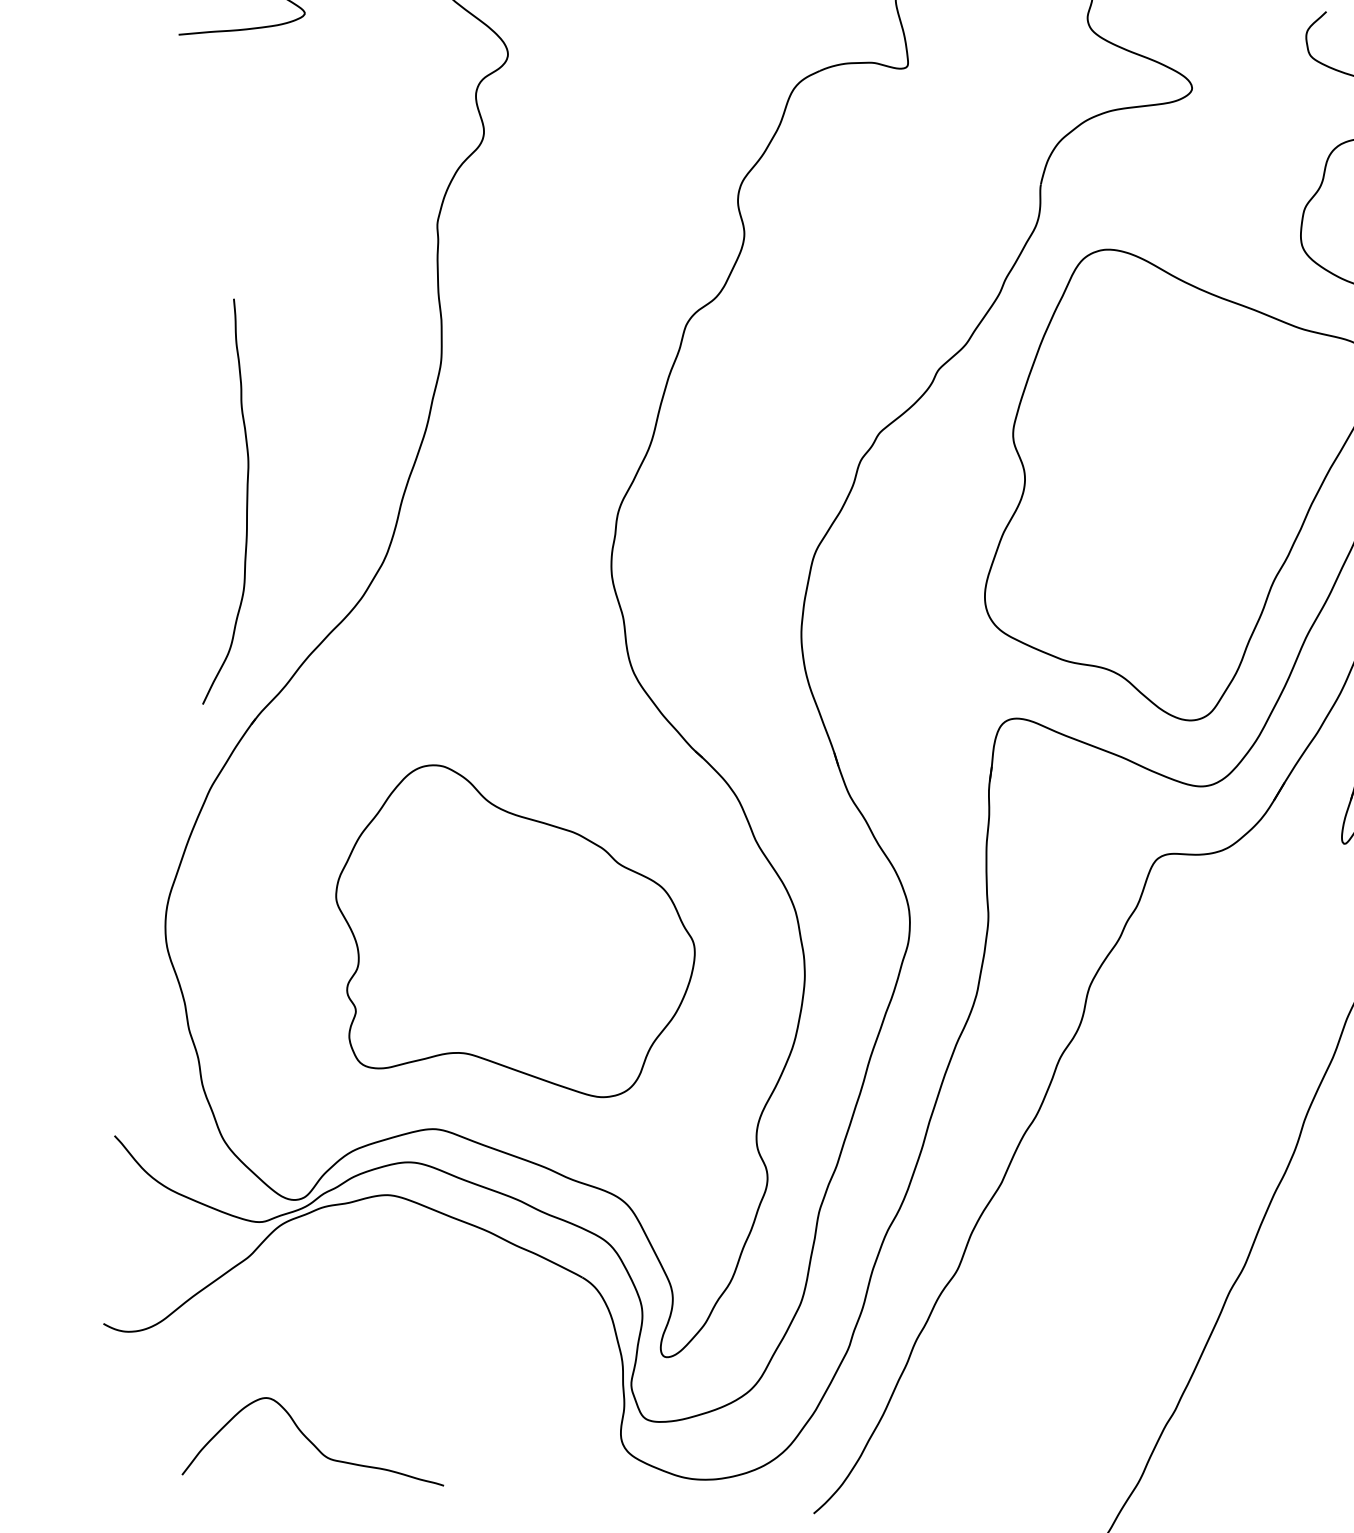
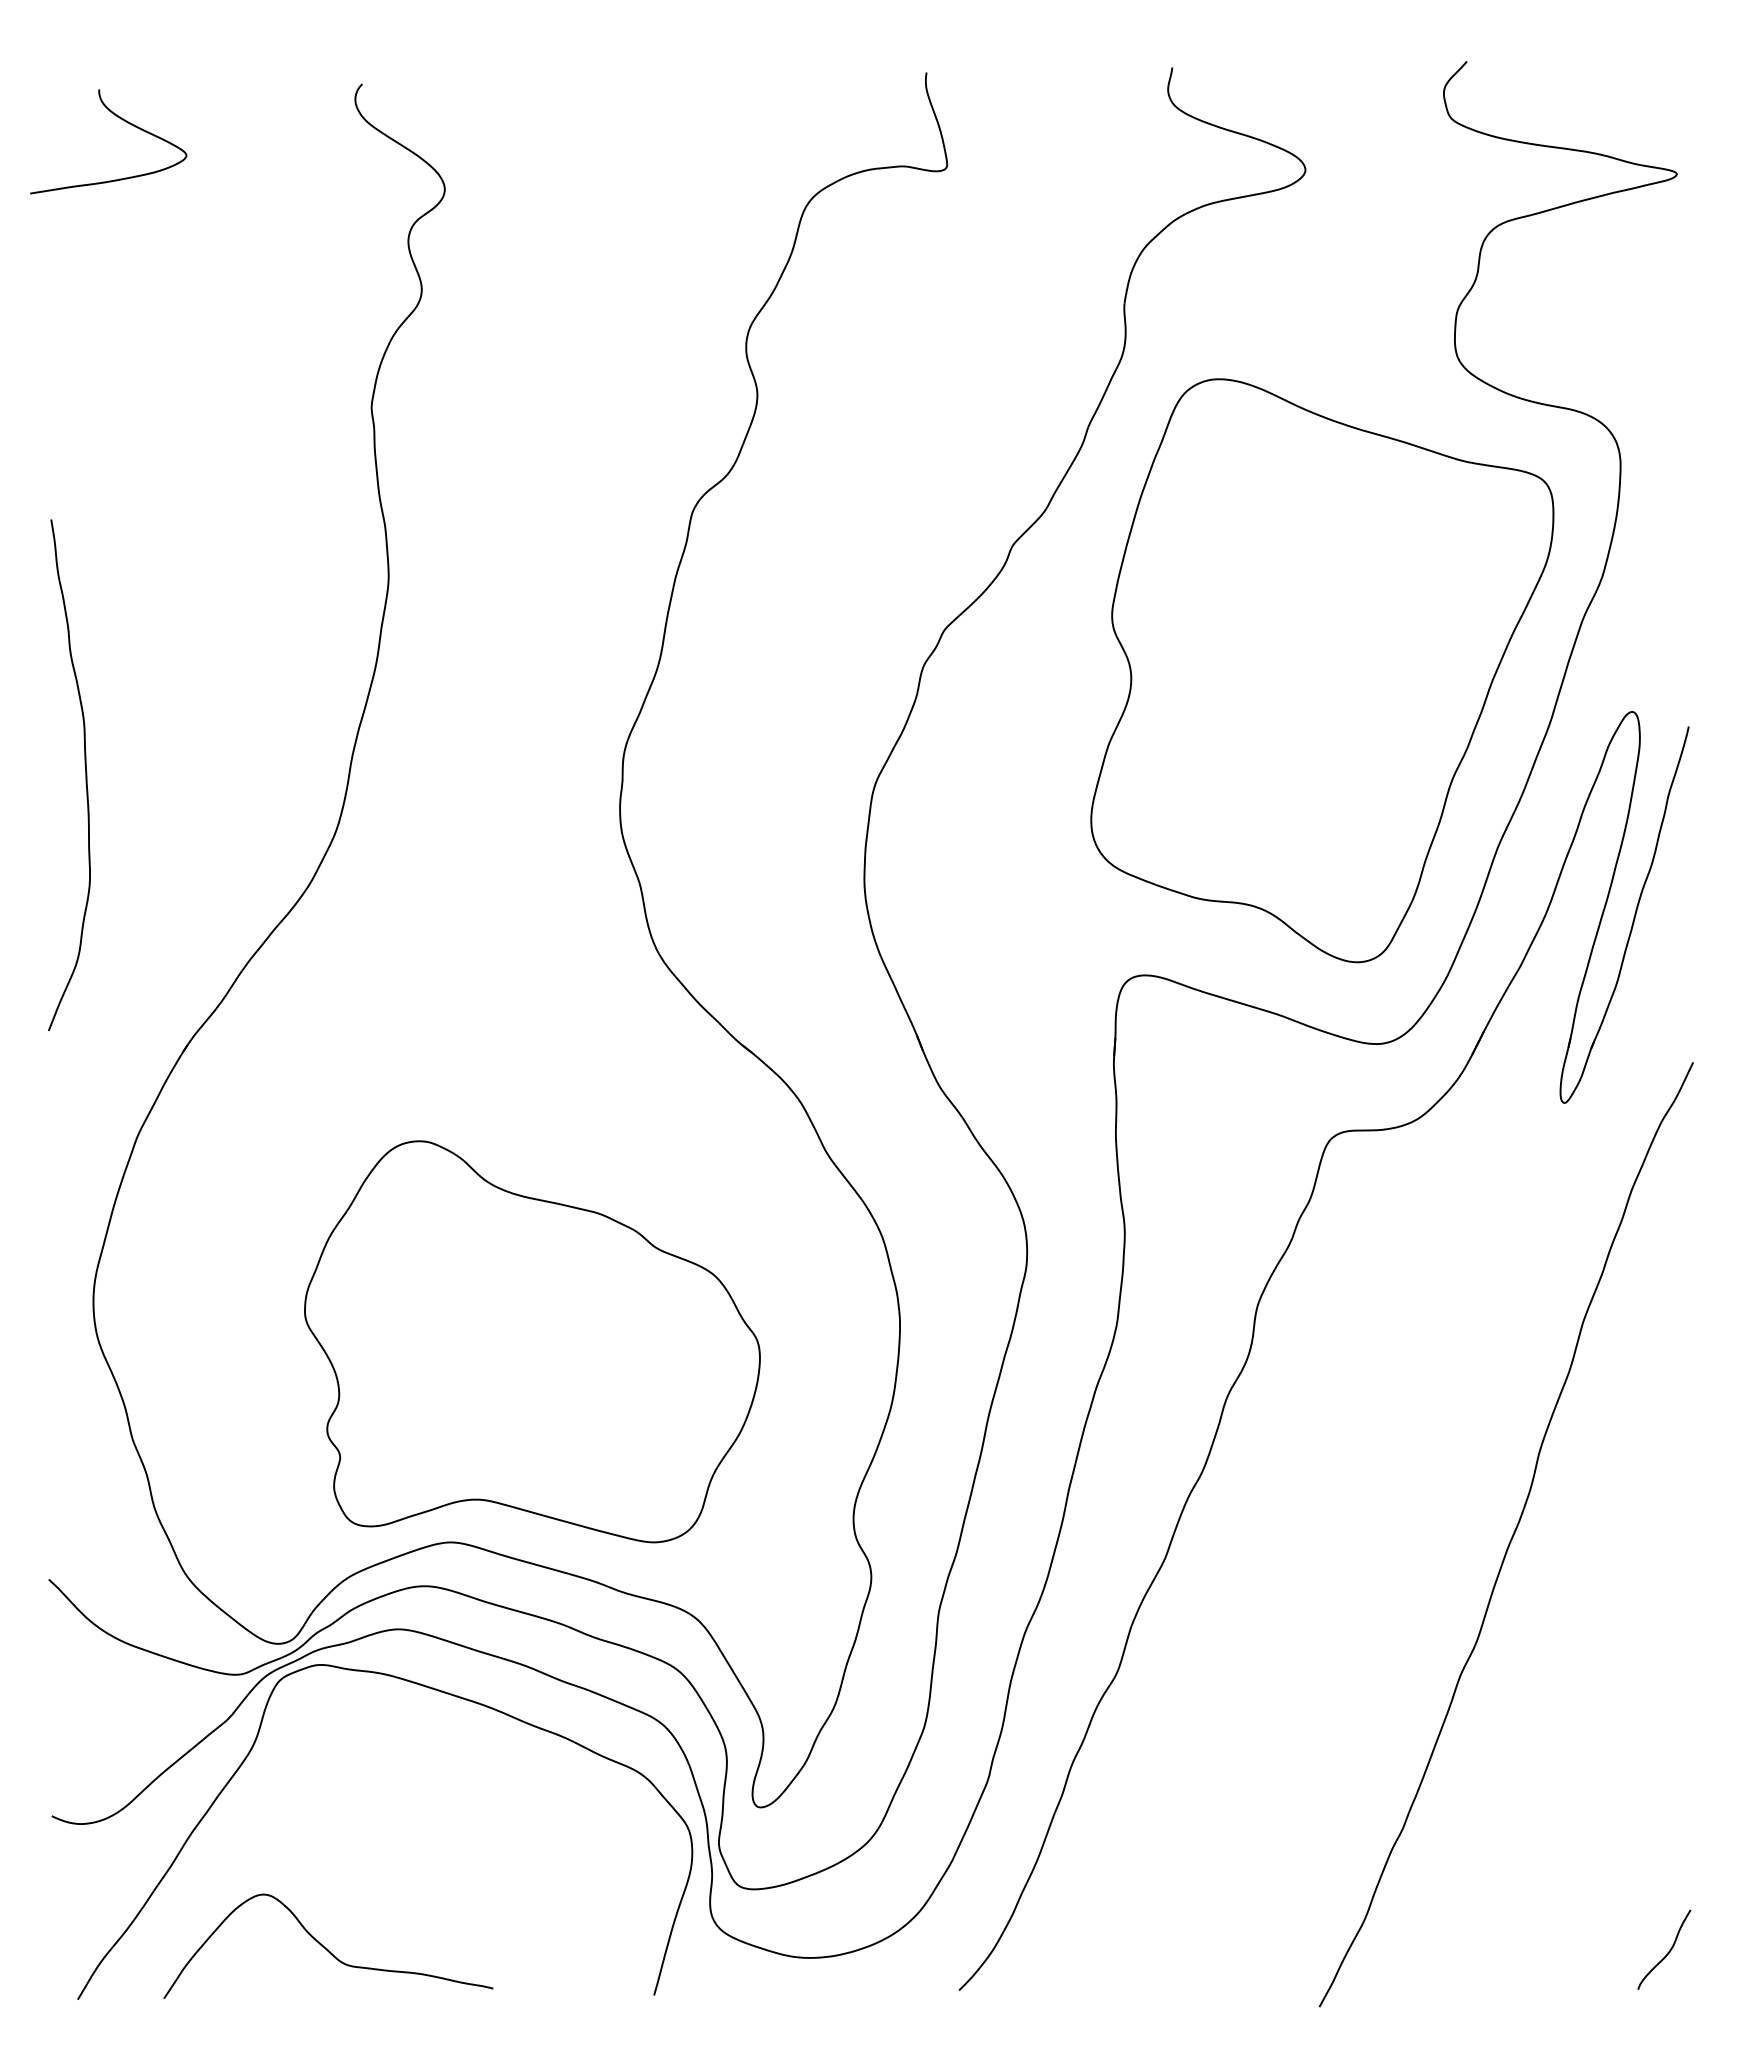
curve: (246, 503) -> (85, 775), moved
part: (515, 930) -> (532, 1341), moved
curve: (412, 1244) -> (431, 1689), added

